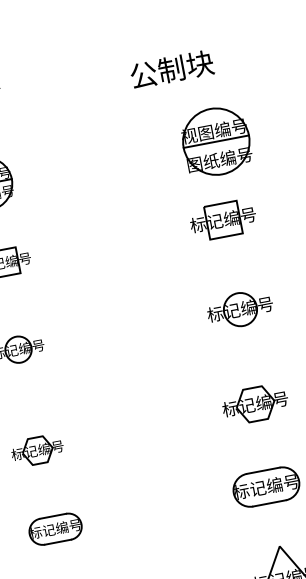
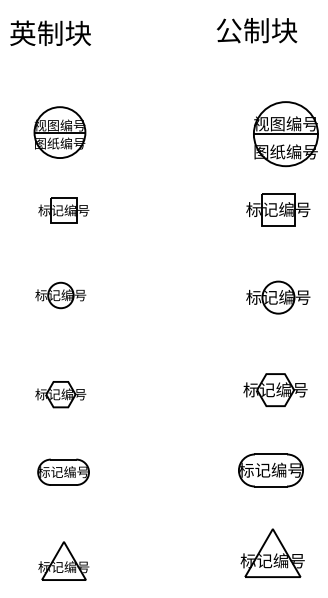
text: (171, 69) -> (256, 30), moved

